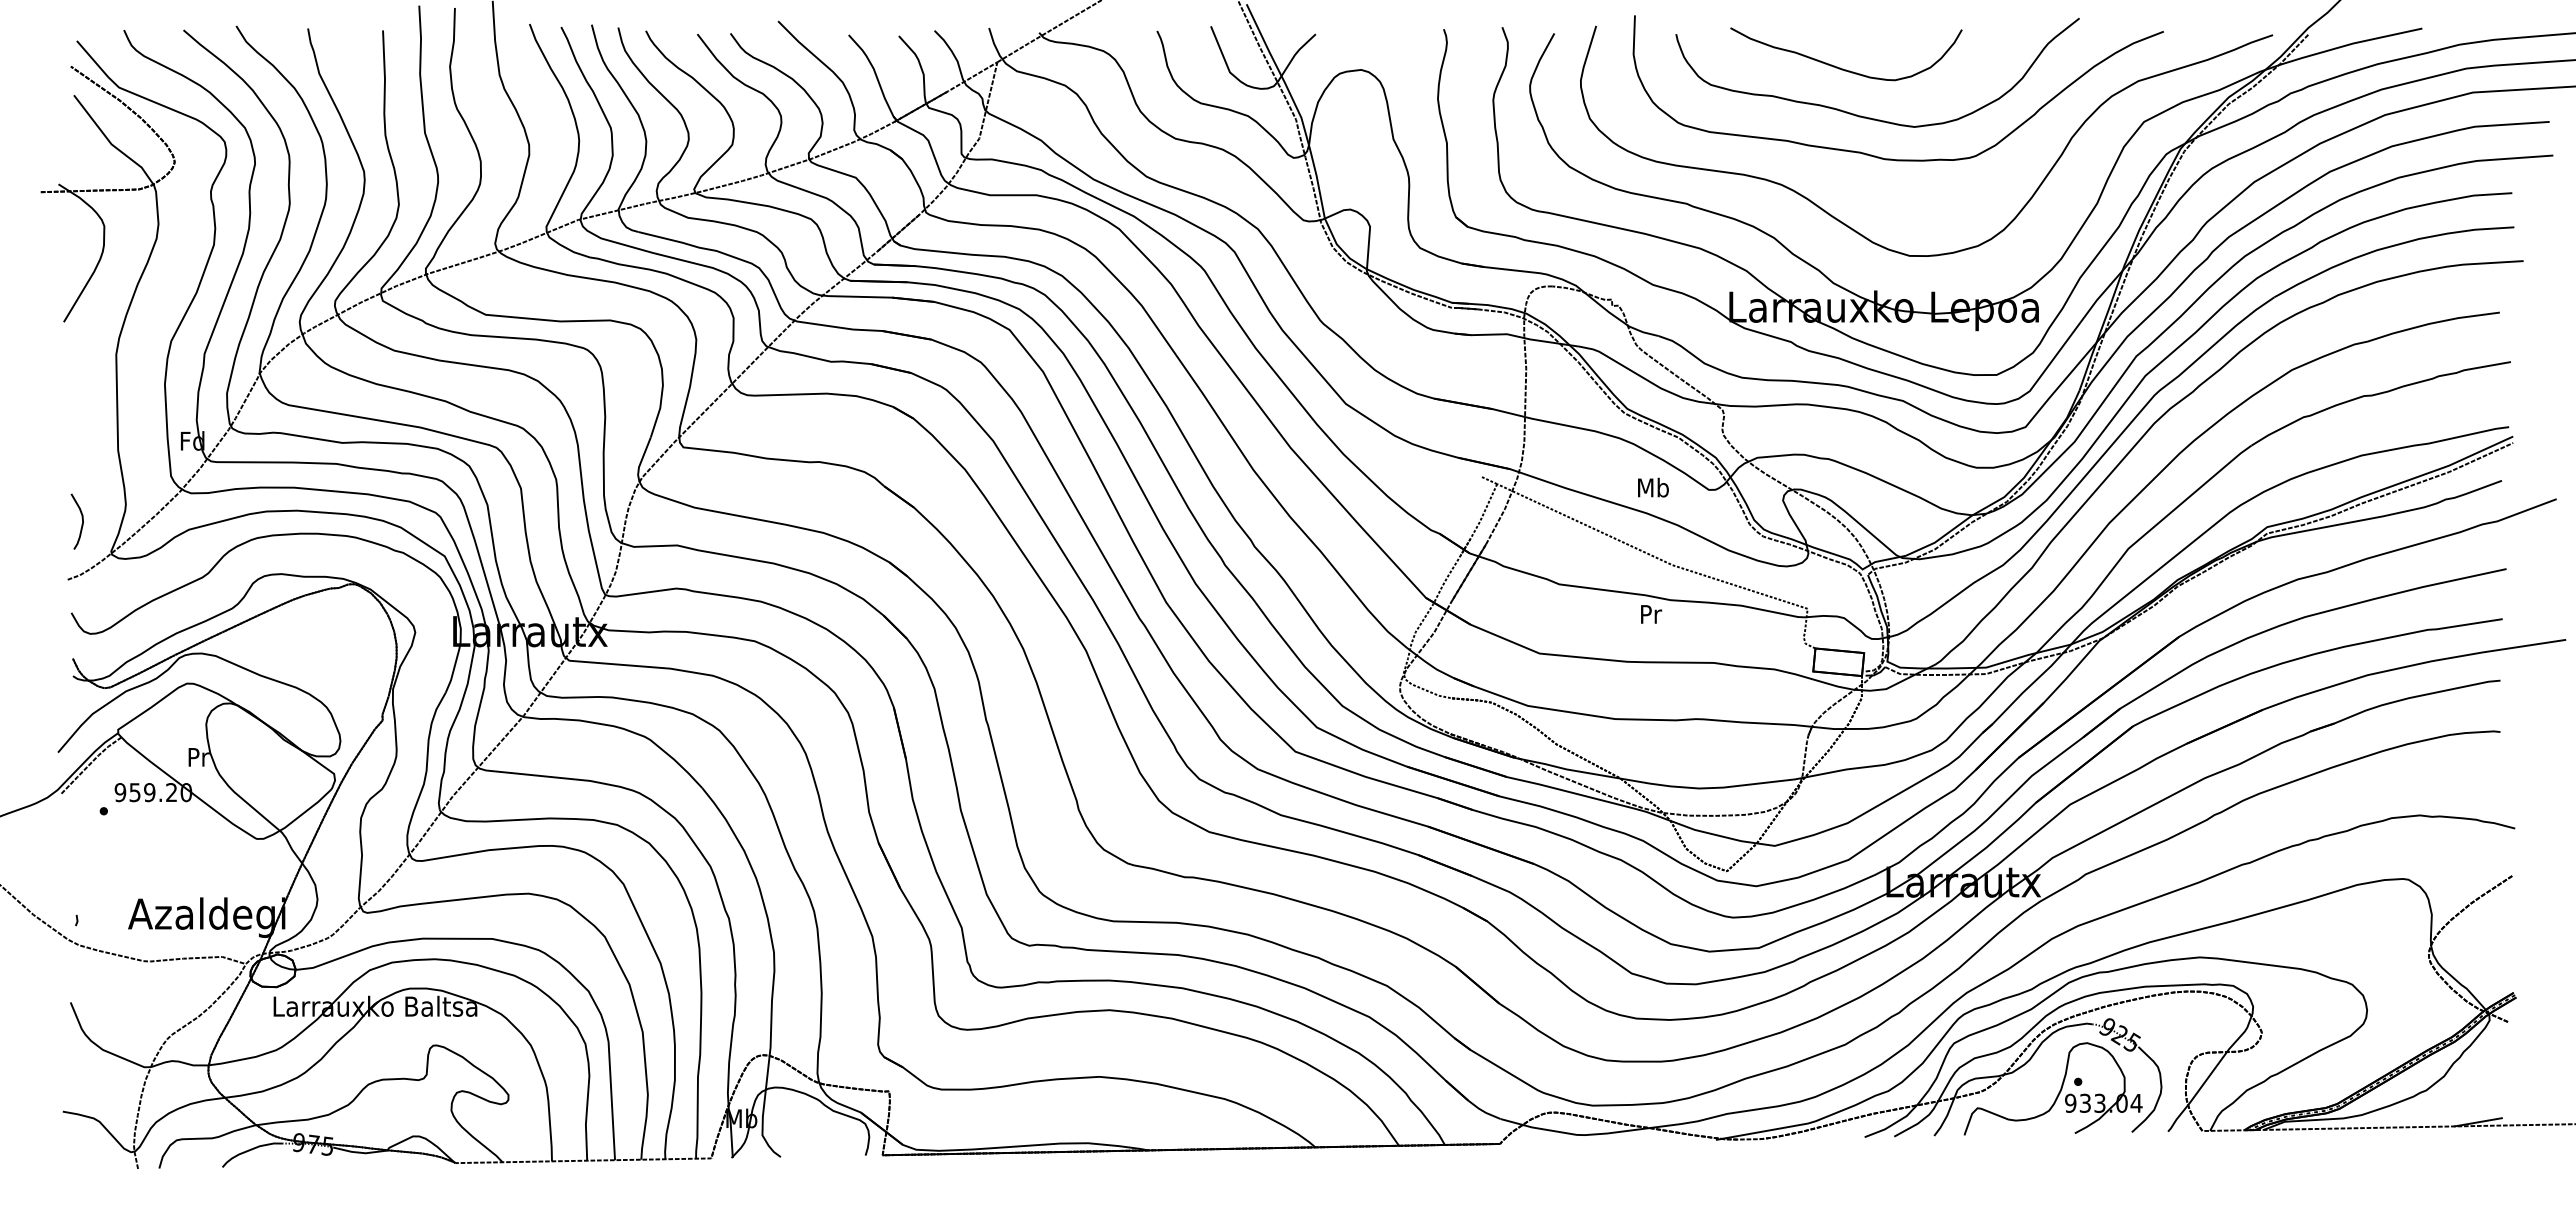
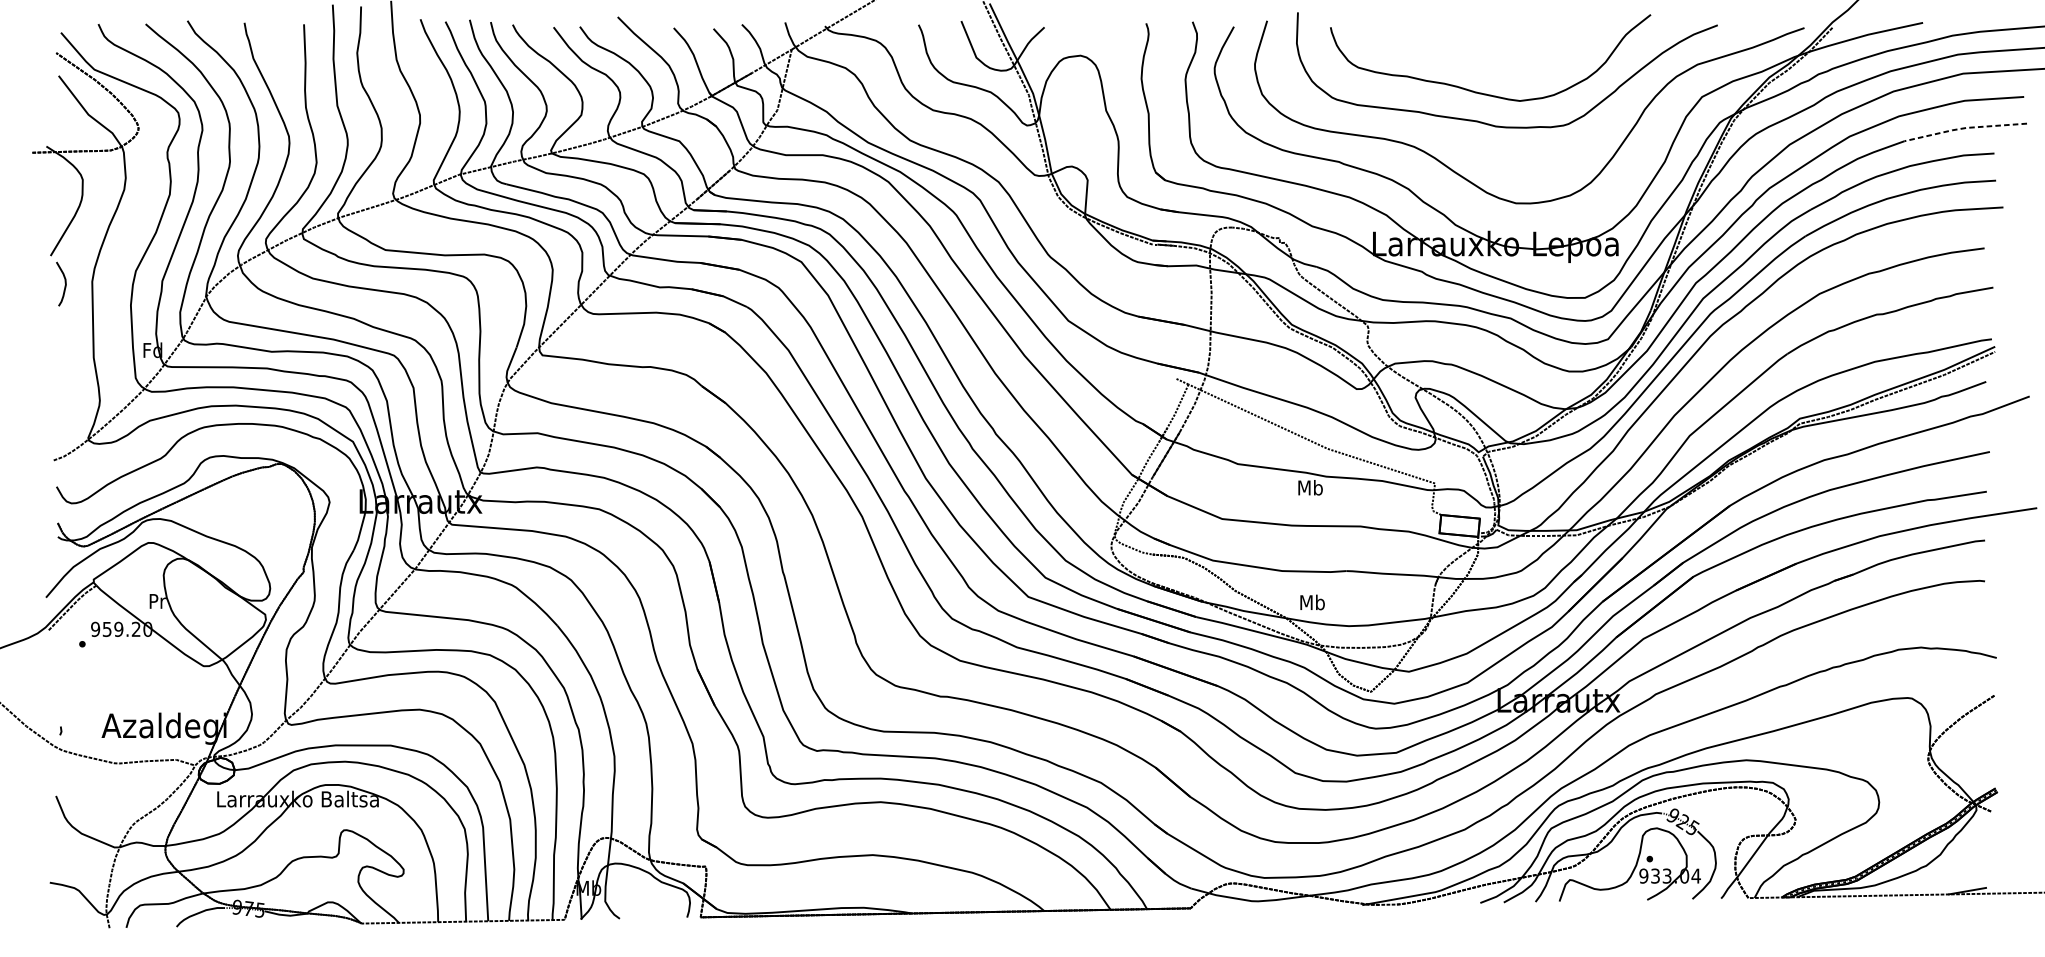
curve: (1840, 67) -> (1461, 53), removed
line: (2475, 161) -> (1965, 128), solid -> dashed
text: (1653, 487) -> (1312, 602), moved
curve: (81, 518) -> (64, 281), moved
text: (1650, 613) -> (1310, 487), Pr -> Mb

